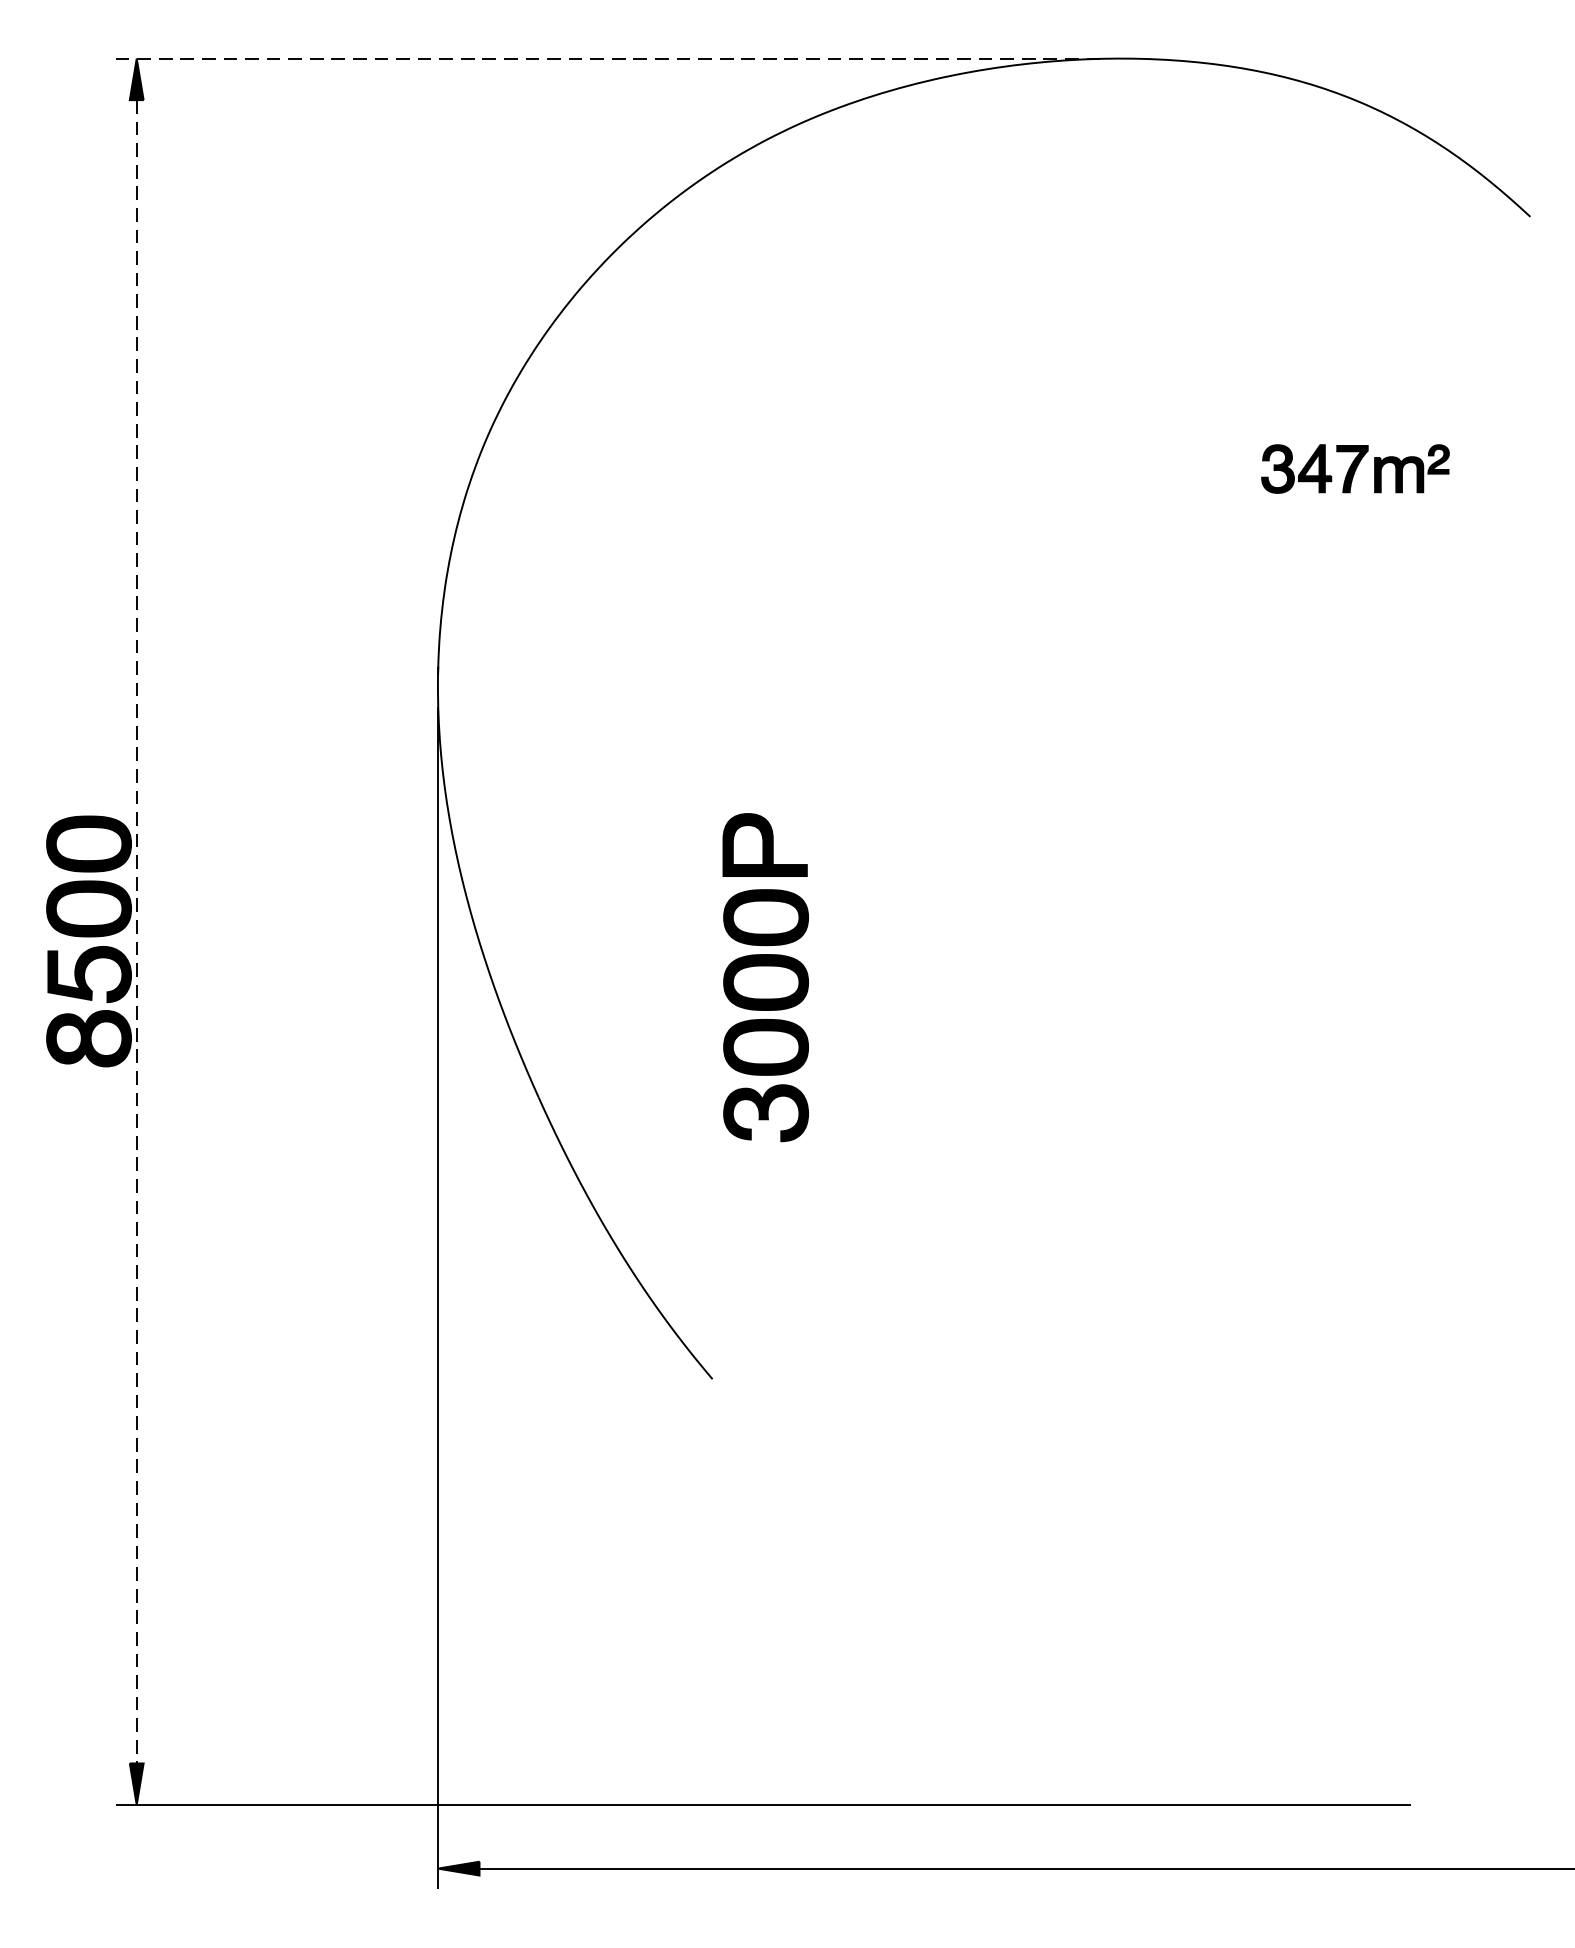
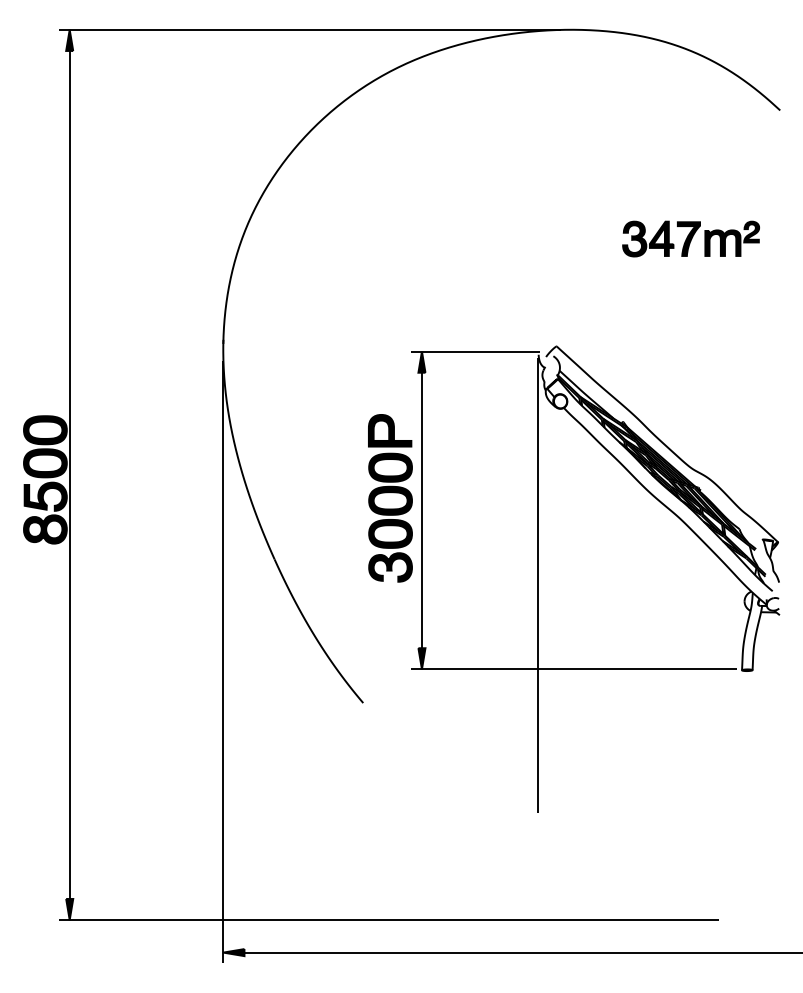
line: (609, 58) -> (310, 29), dashed -> solid
part: (1354, 467) -> (690, 238), size x1.43
line: (136, 932) -> (69, 475), dashed -> solid
part: (1056, 1134) -> (538, 578), added

